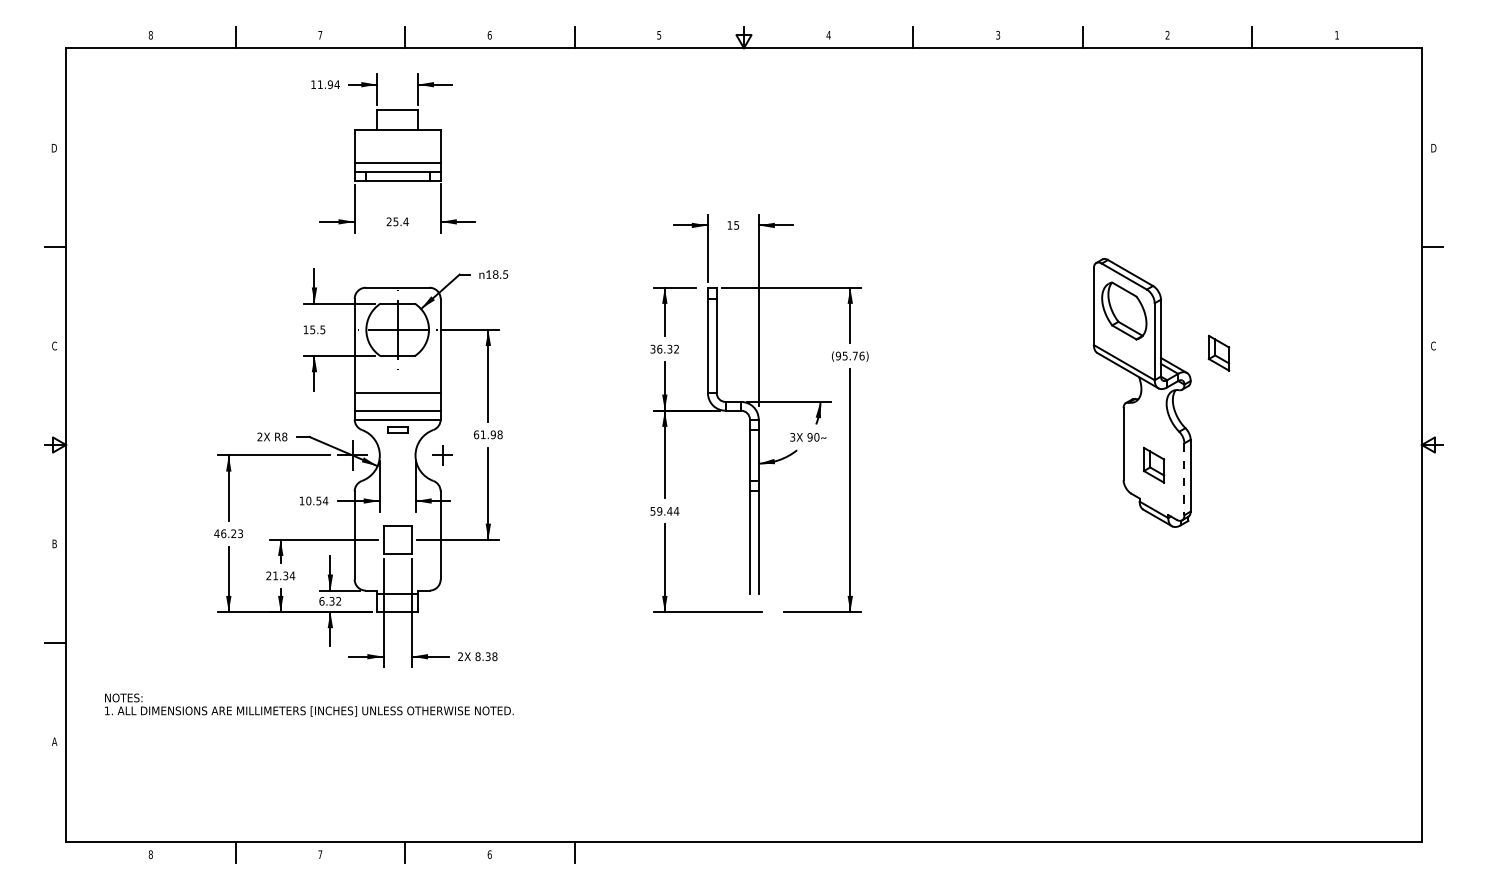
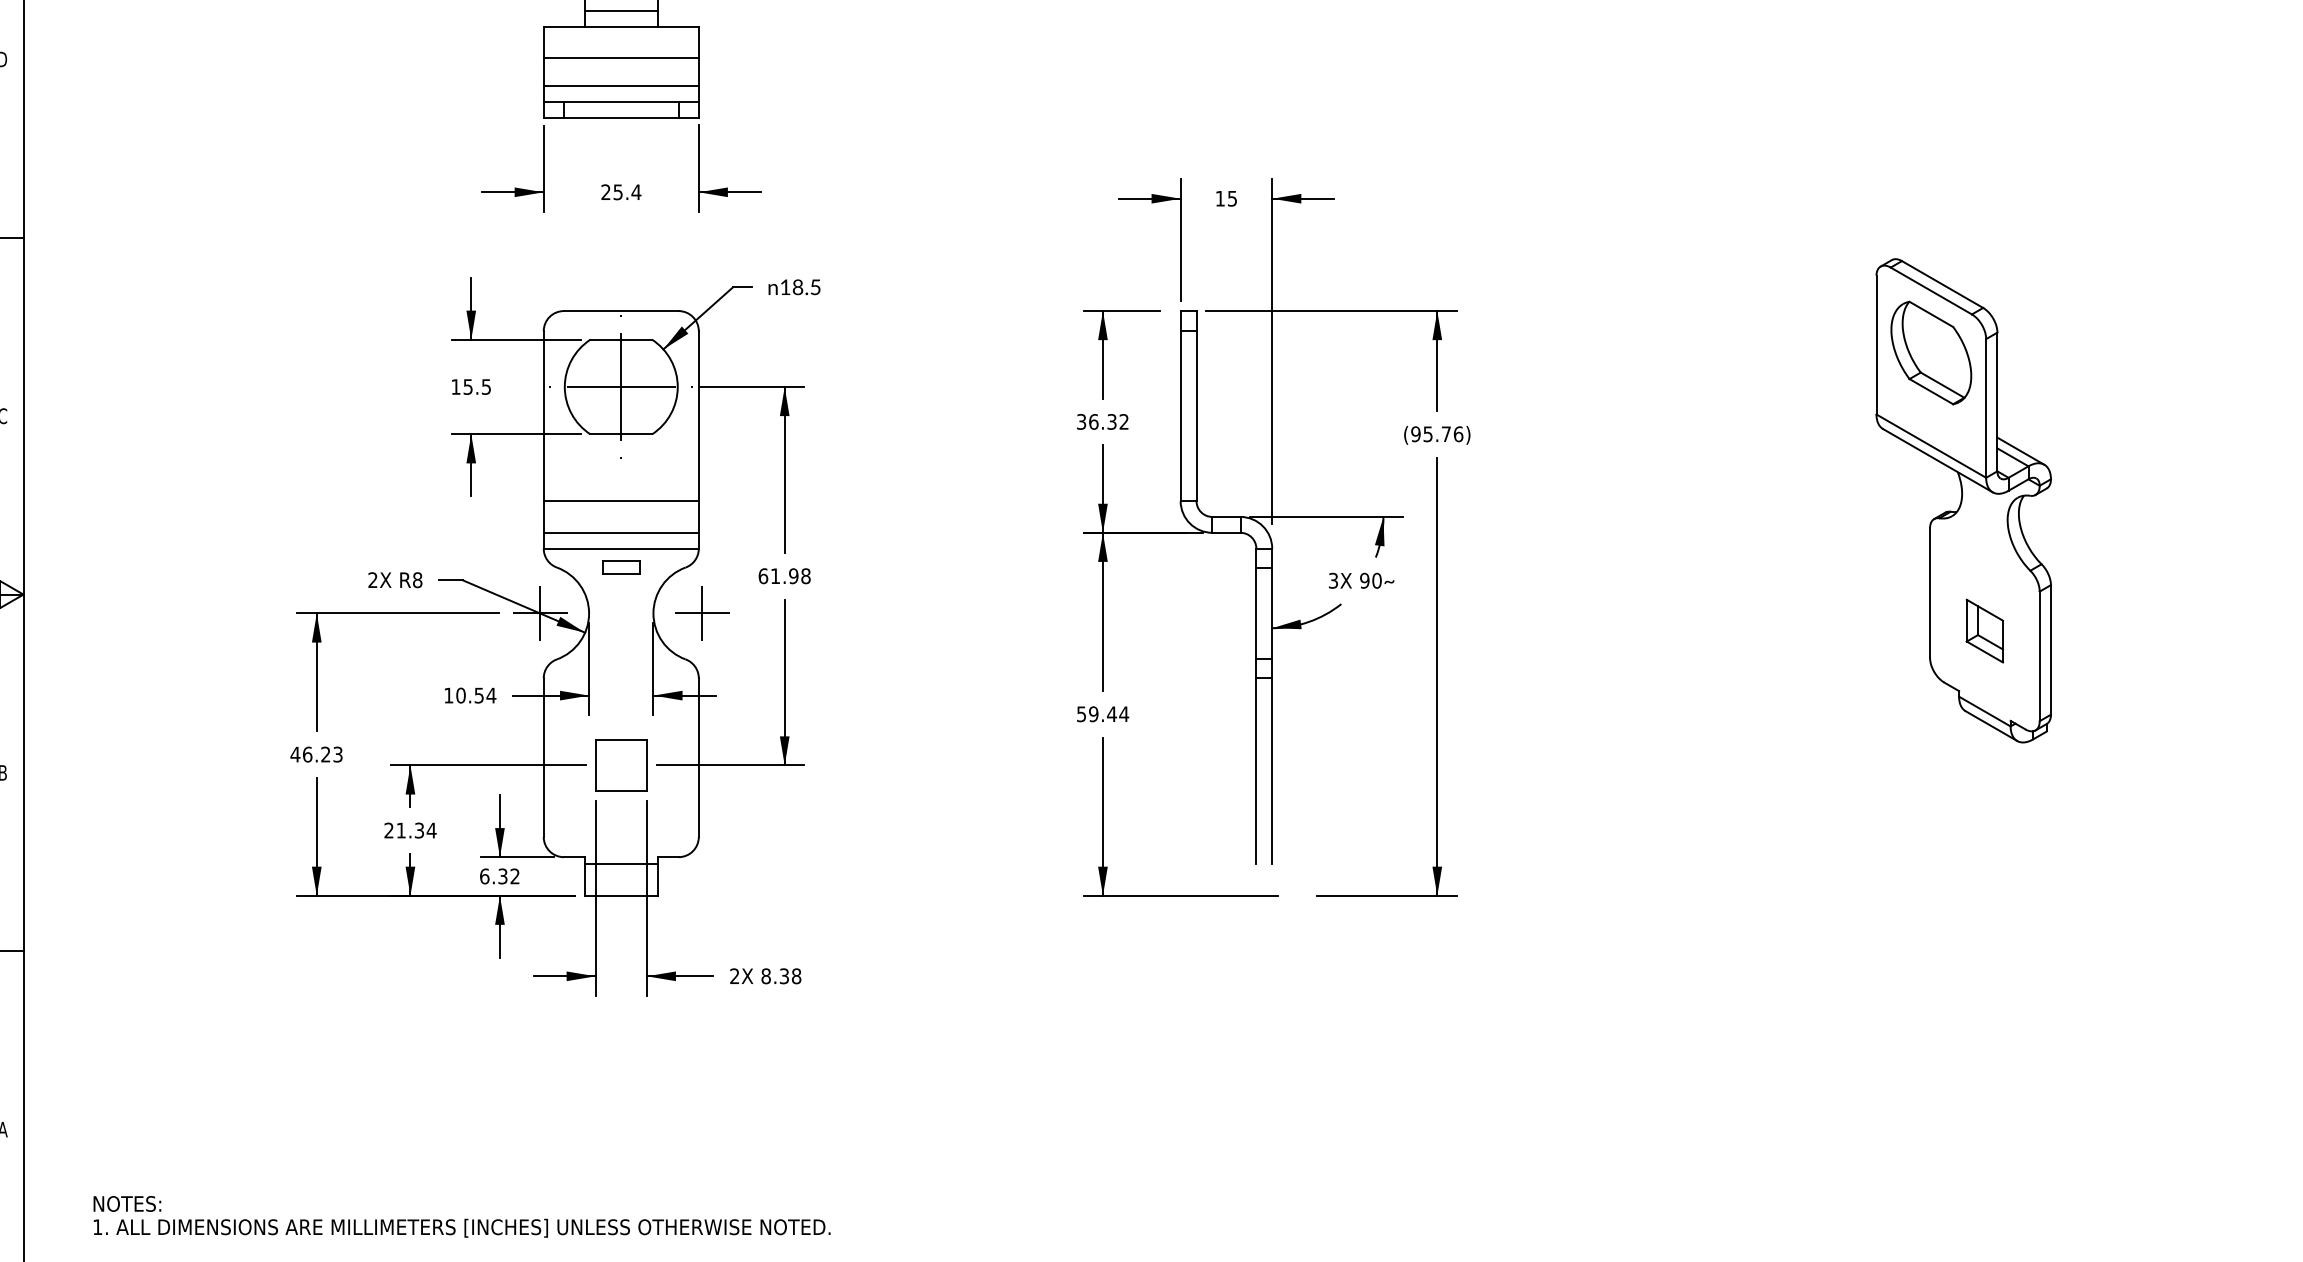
line: (397, 121) -> (620, 11), added
line: (397, 147) -> (620, 58), added
part: (1218, 352) -> (2101, 427), removed
part: (442, 455) -> (702, 613), size x1.43
line: (1184, 479) -> (2039, 656), dashed -> solid
text: (309, 704) -> (462, 1215), moved

